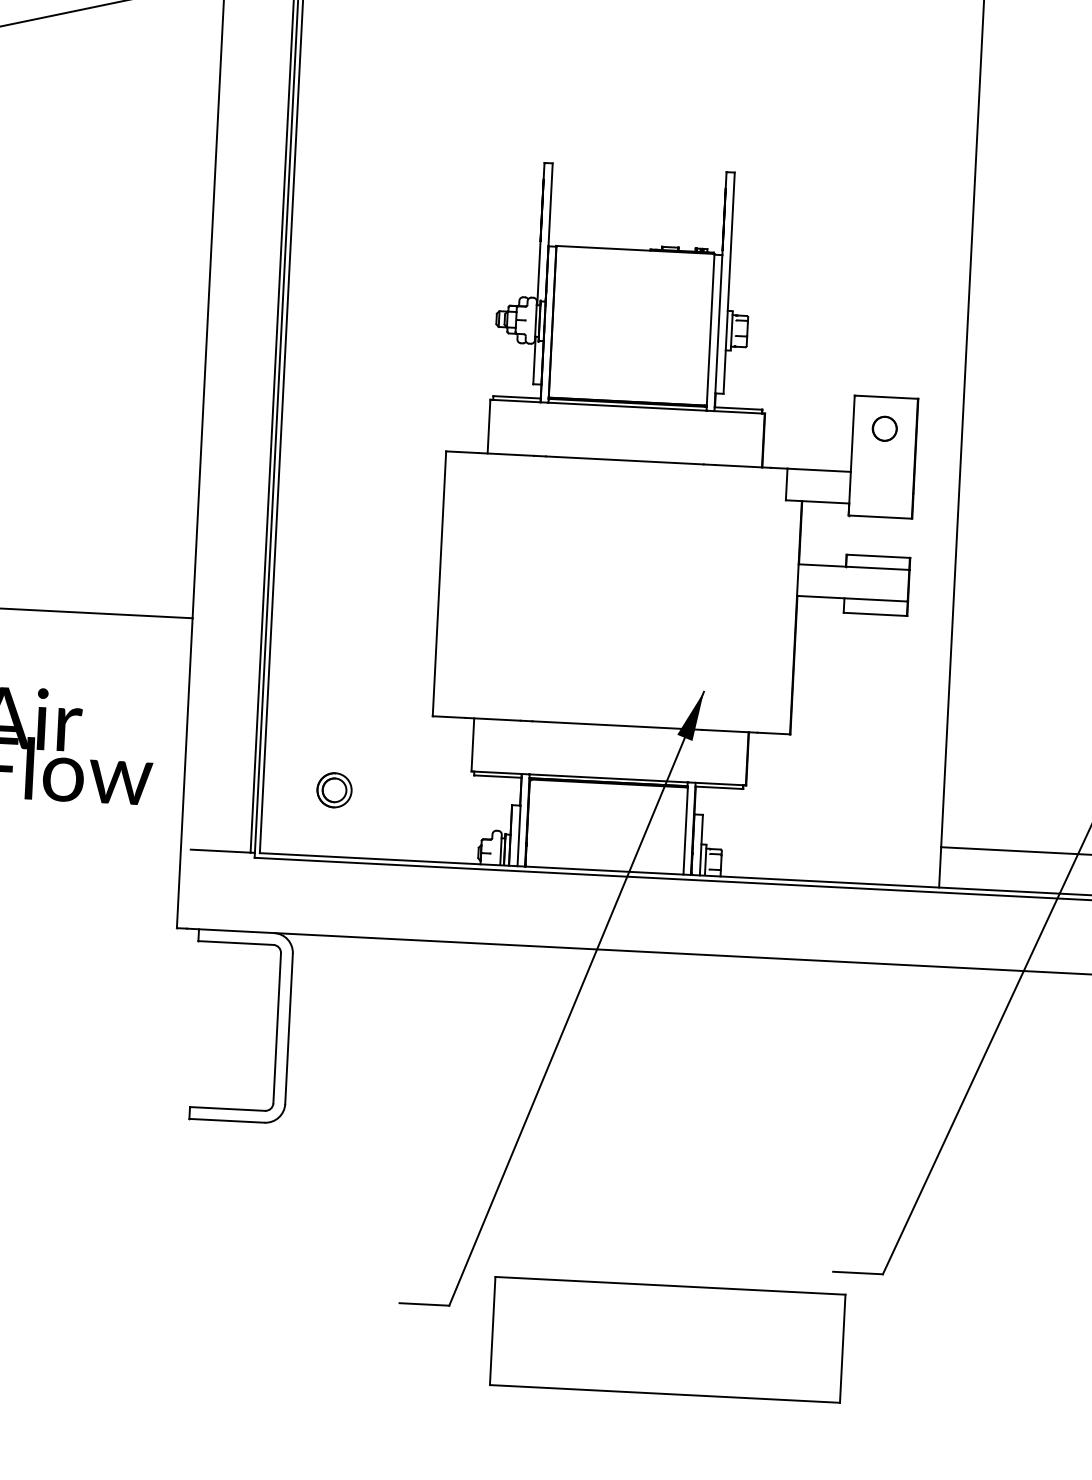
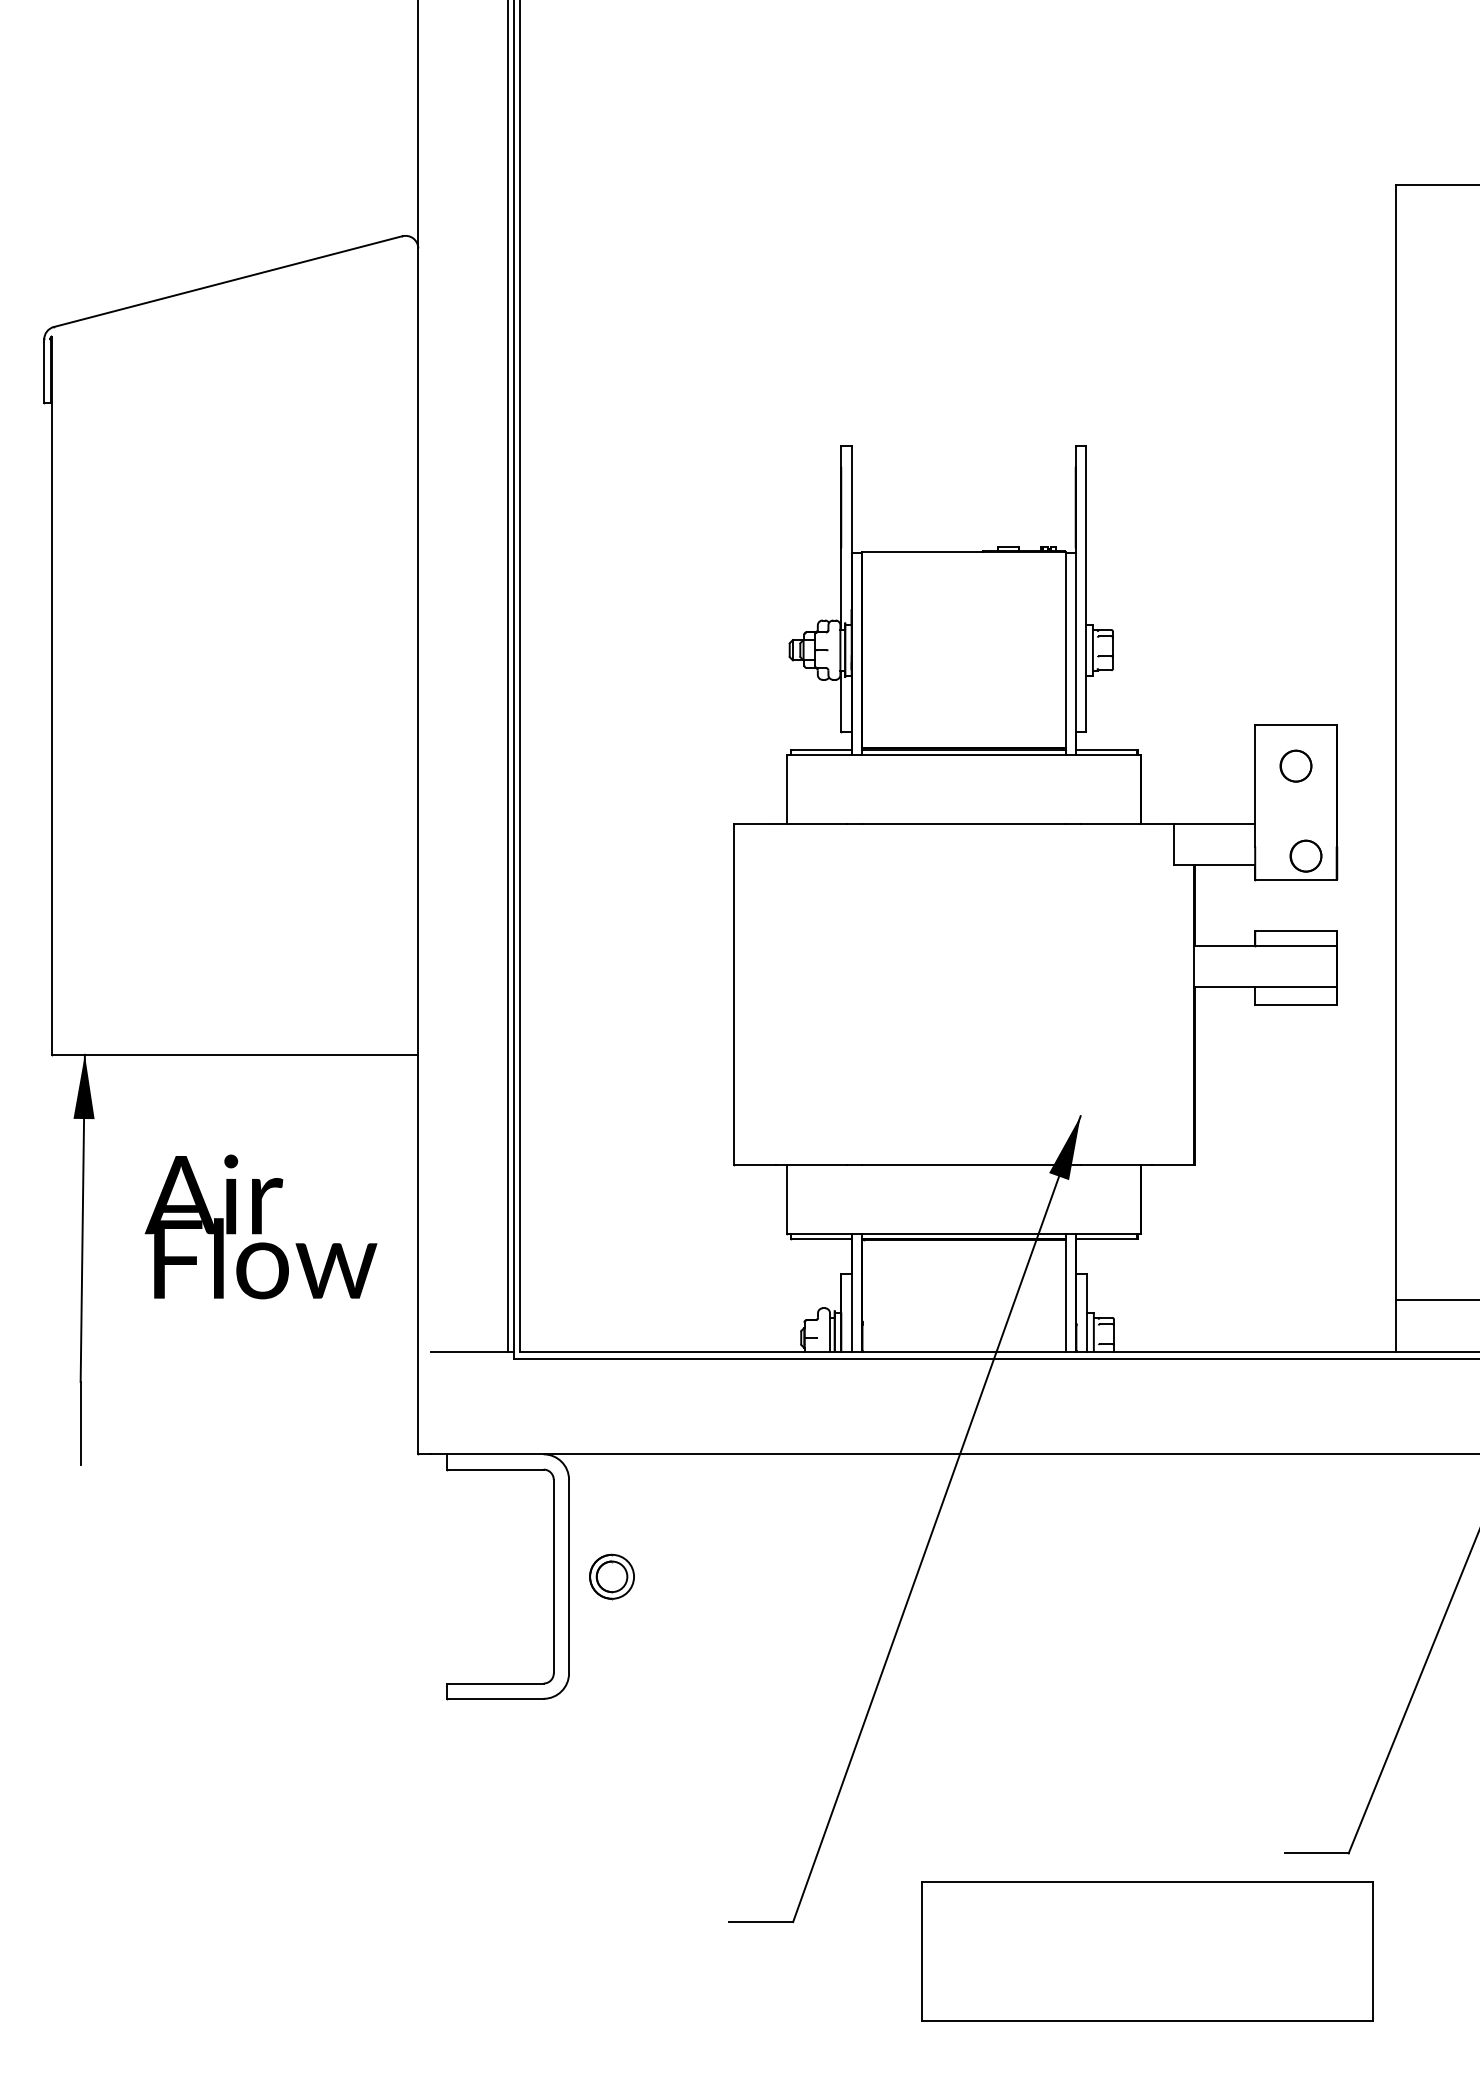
part: (888, 498) -> (1305, 855), added
part: (334, 790) -> (611, 1576), moved
part: (667, 1339) -> (1147, 1951), moved

